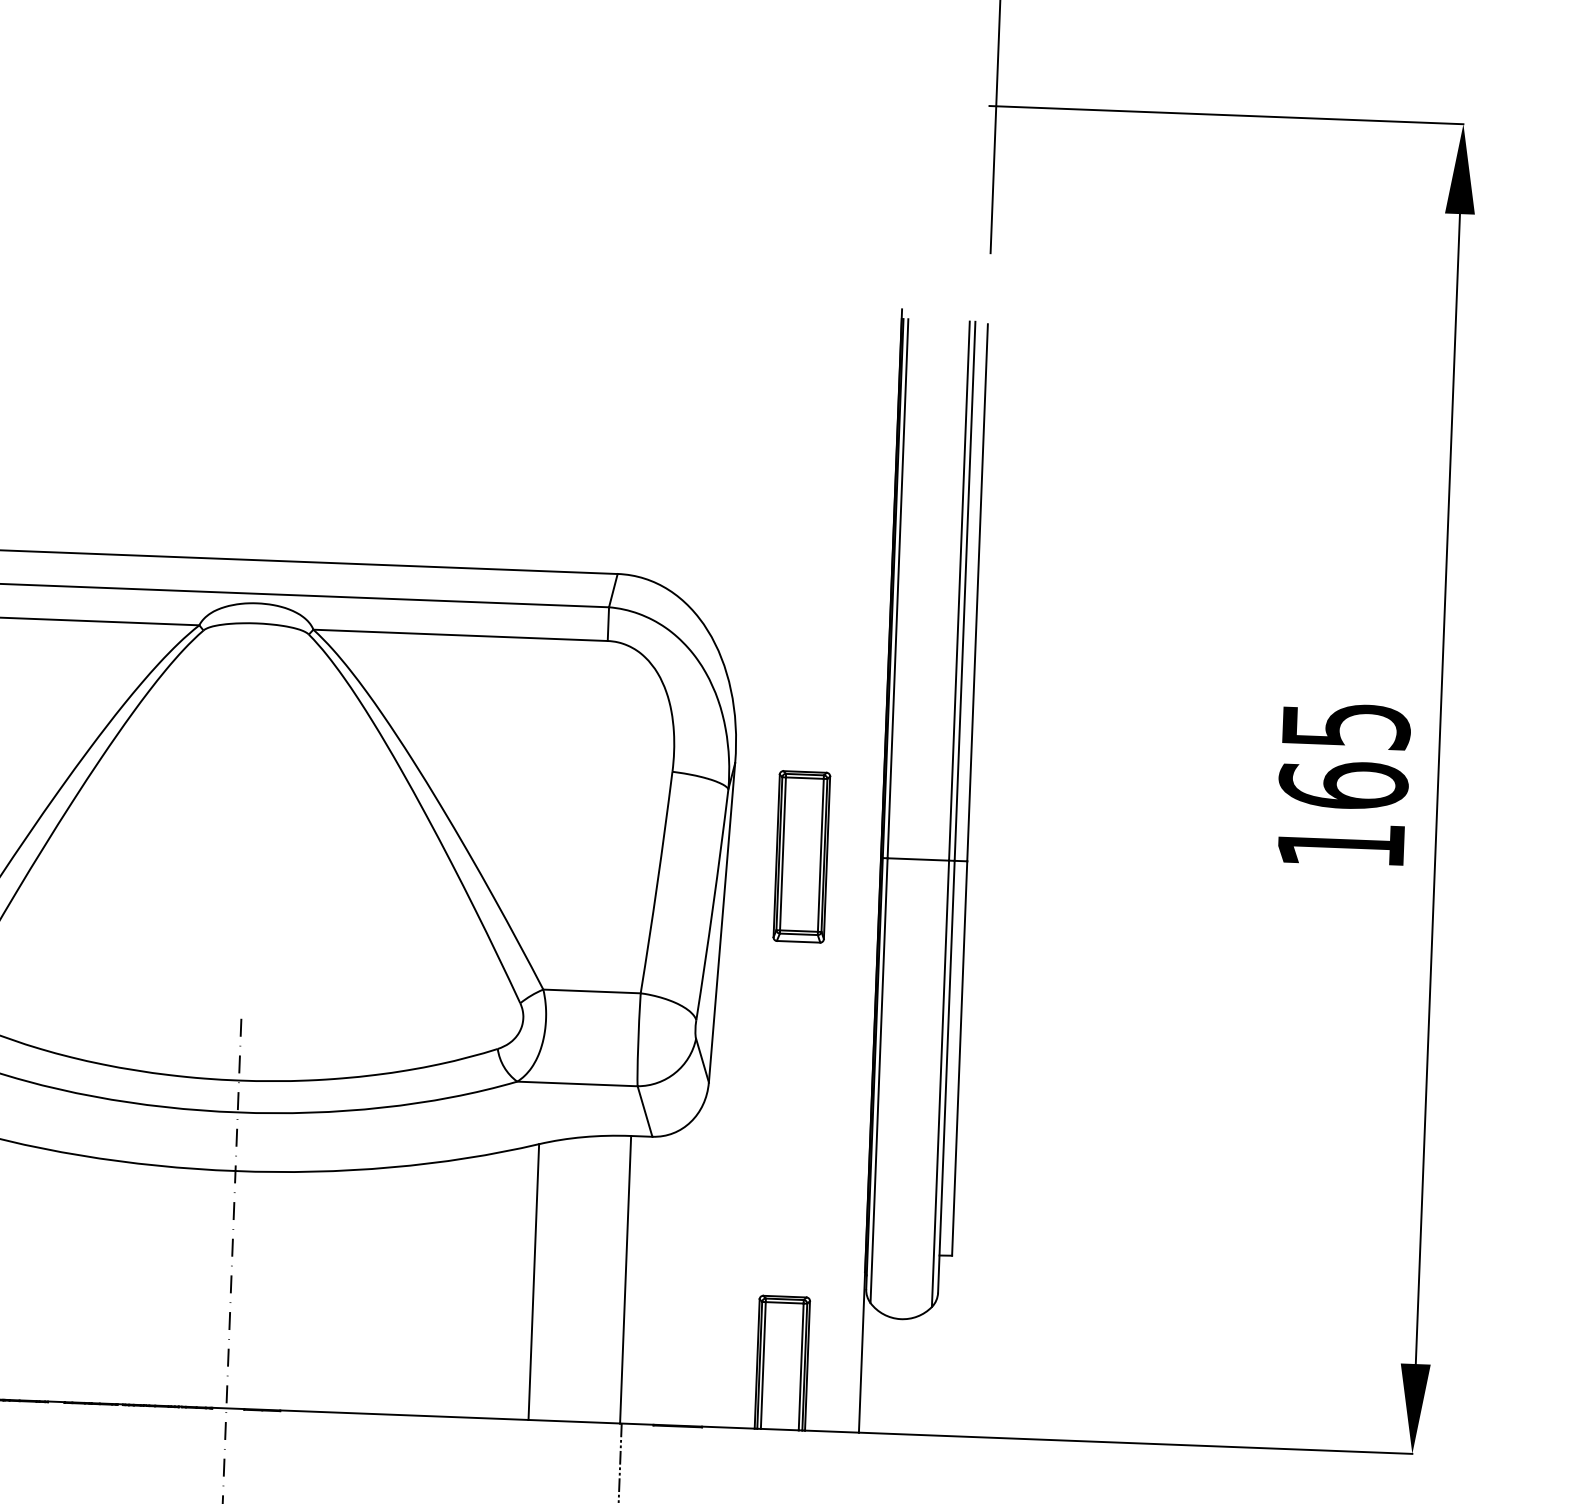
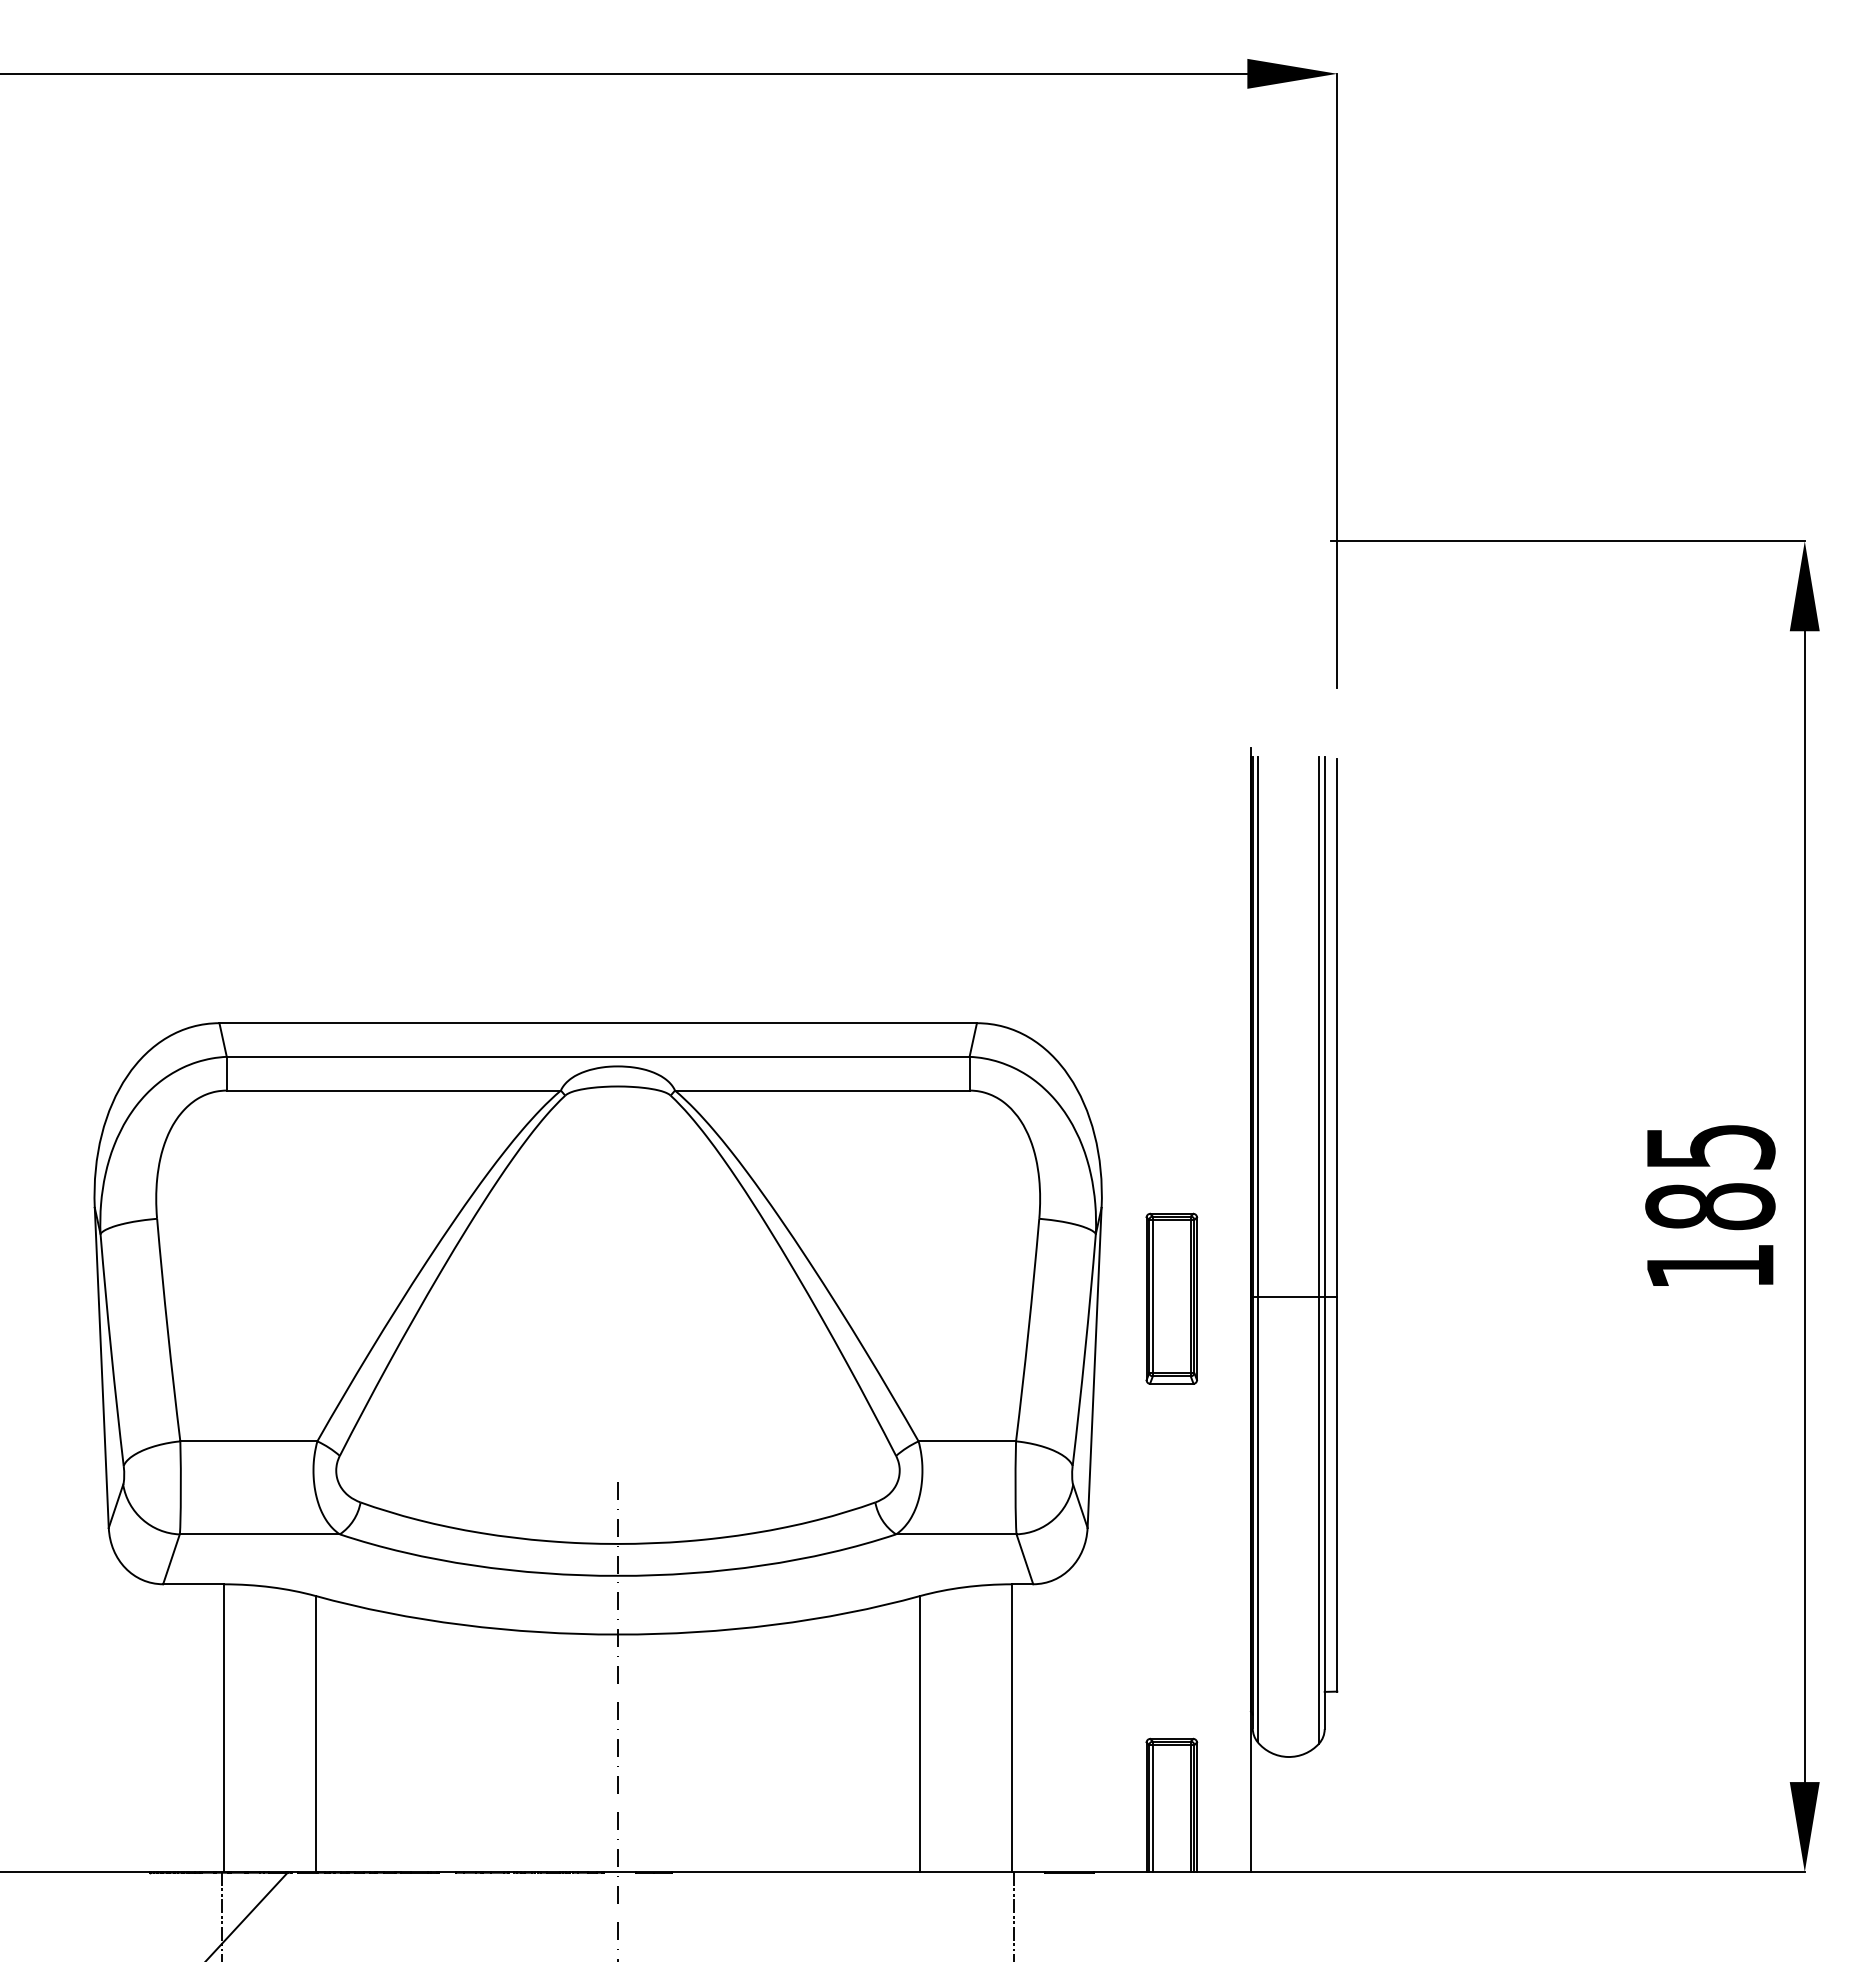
text: (1343, 785) -> (1710, 1206), 165 -> 185

